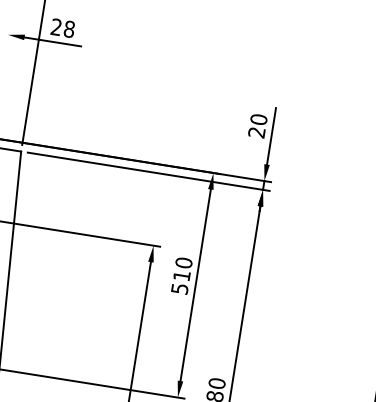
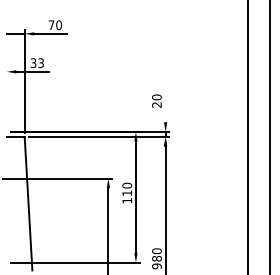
text: (61, 28) -> (36, 63), 28 -> 33
line: (271, 135) -> (165, 105), removed
text: (180, 288) -> (127, 200), 510 -> 110

